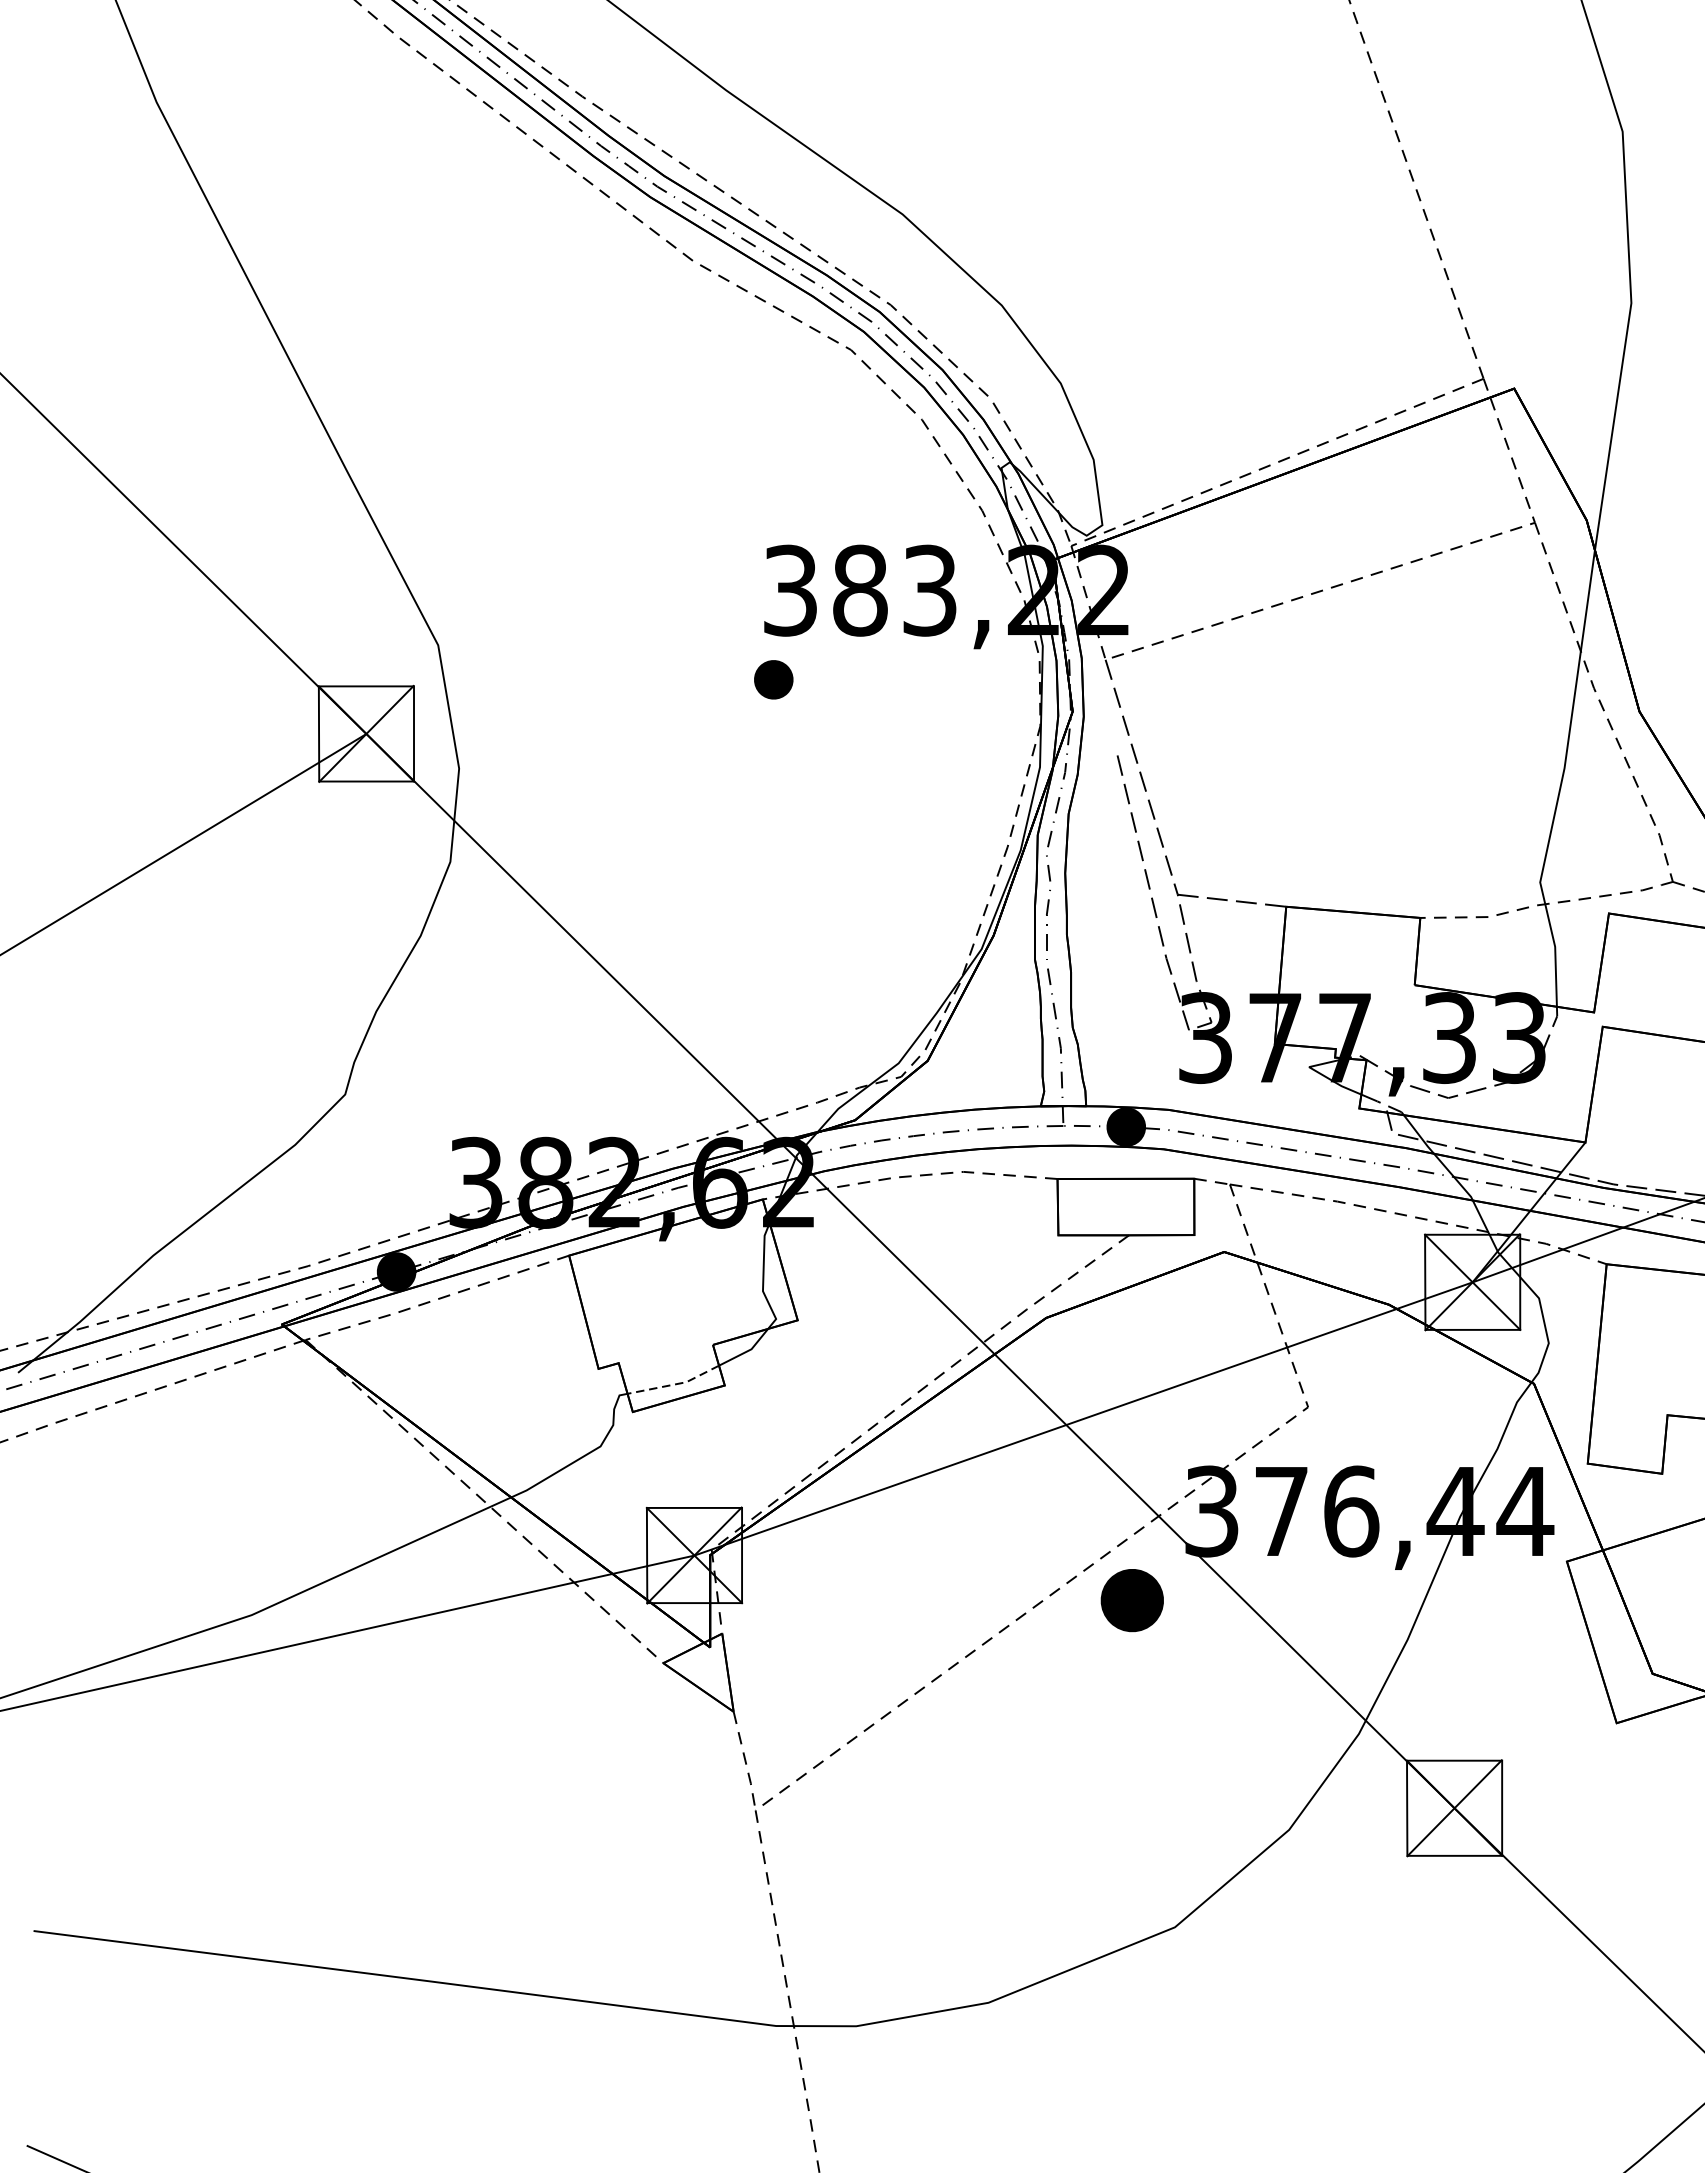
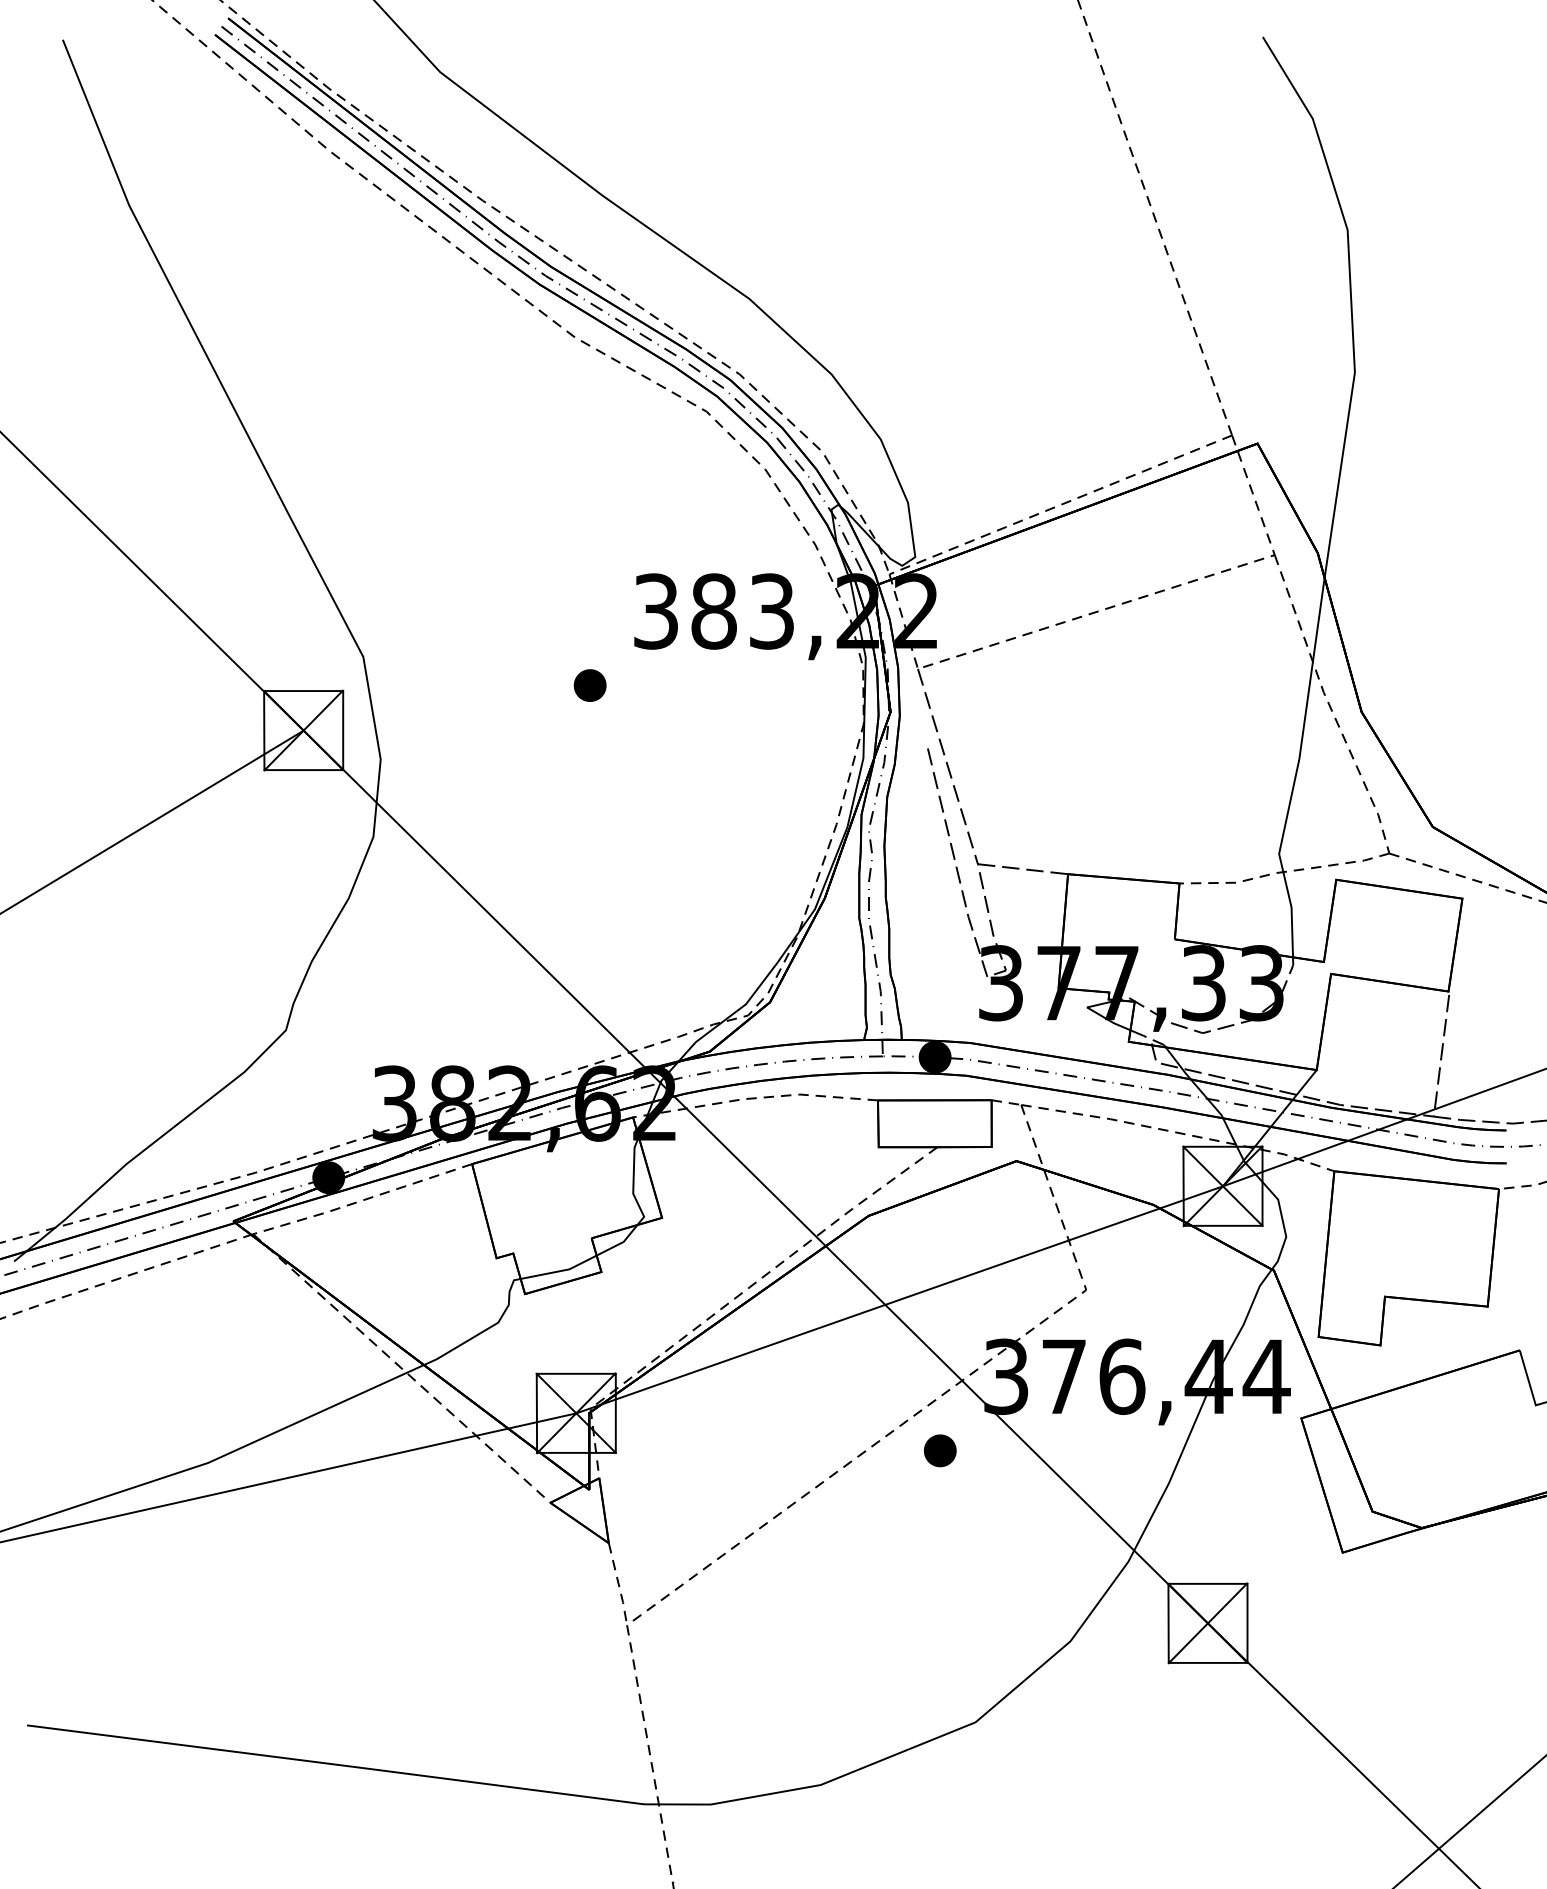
part: (772, 679) -> (589, 685), moved
line: (675, 1384) -> (560, 1271), dashed -> solid
part: (1132, 1600) -> (940, 1450), size x0.62

